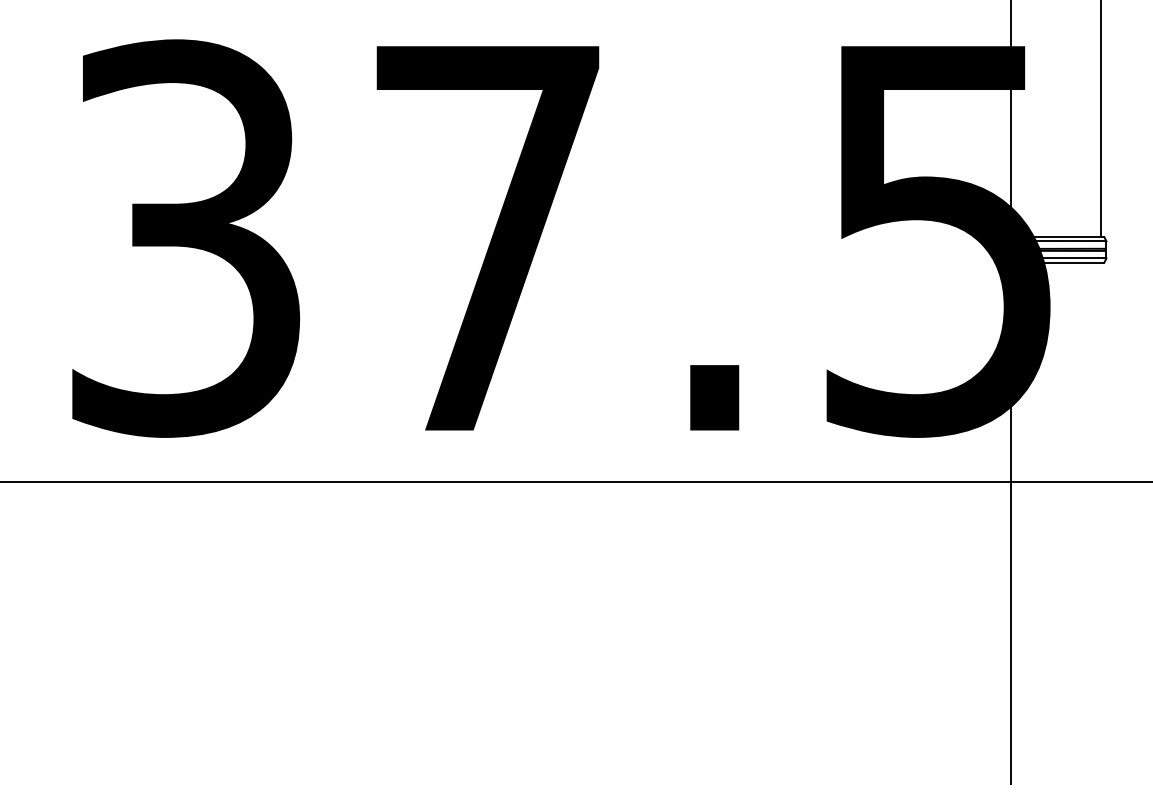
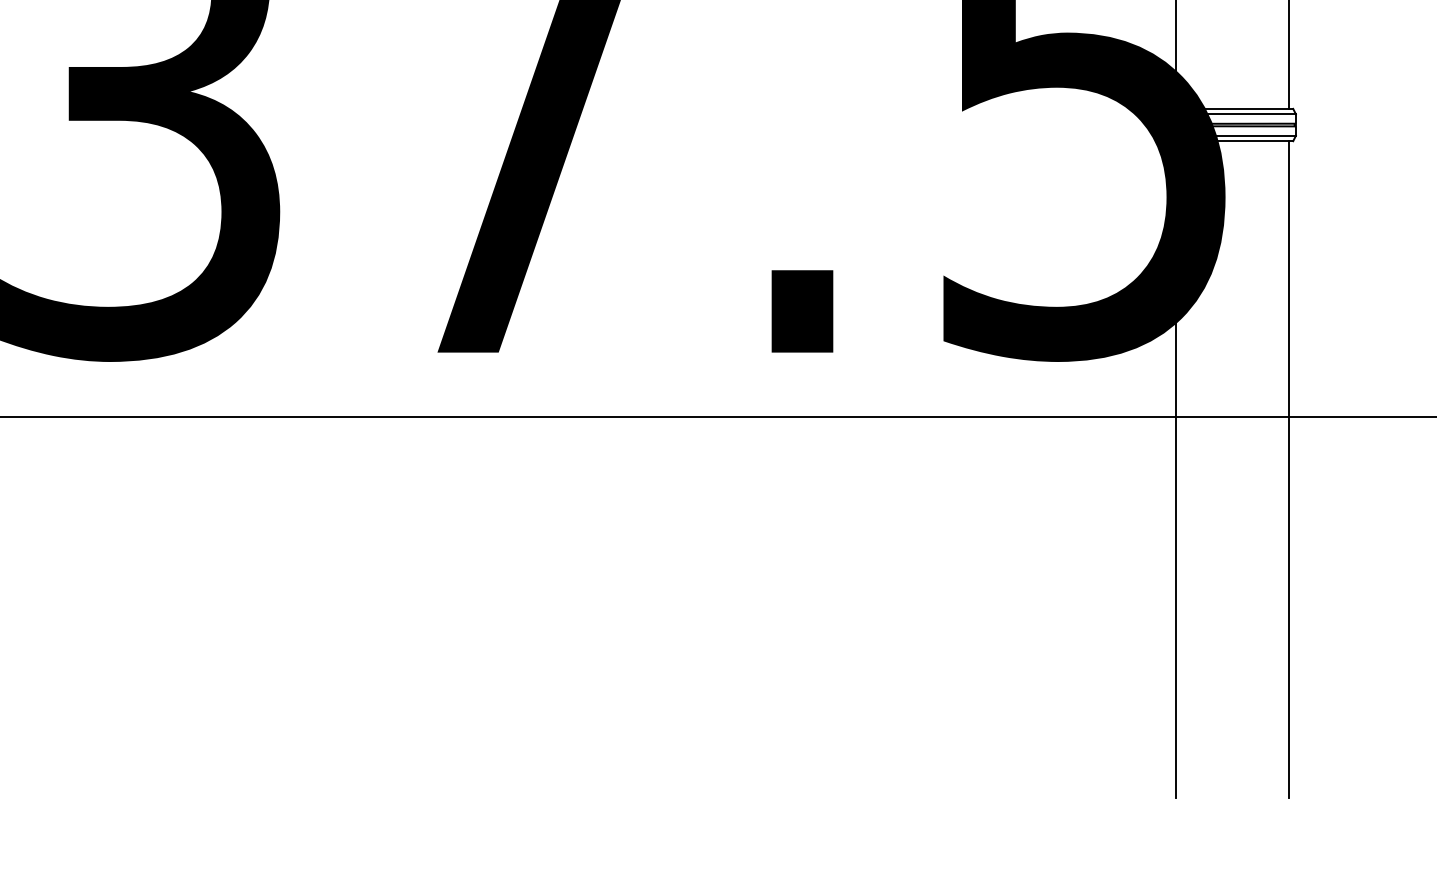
line: (1101, 522) -> (1289, 468), added

